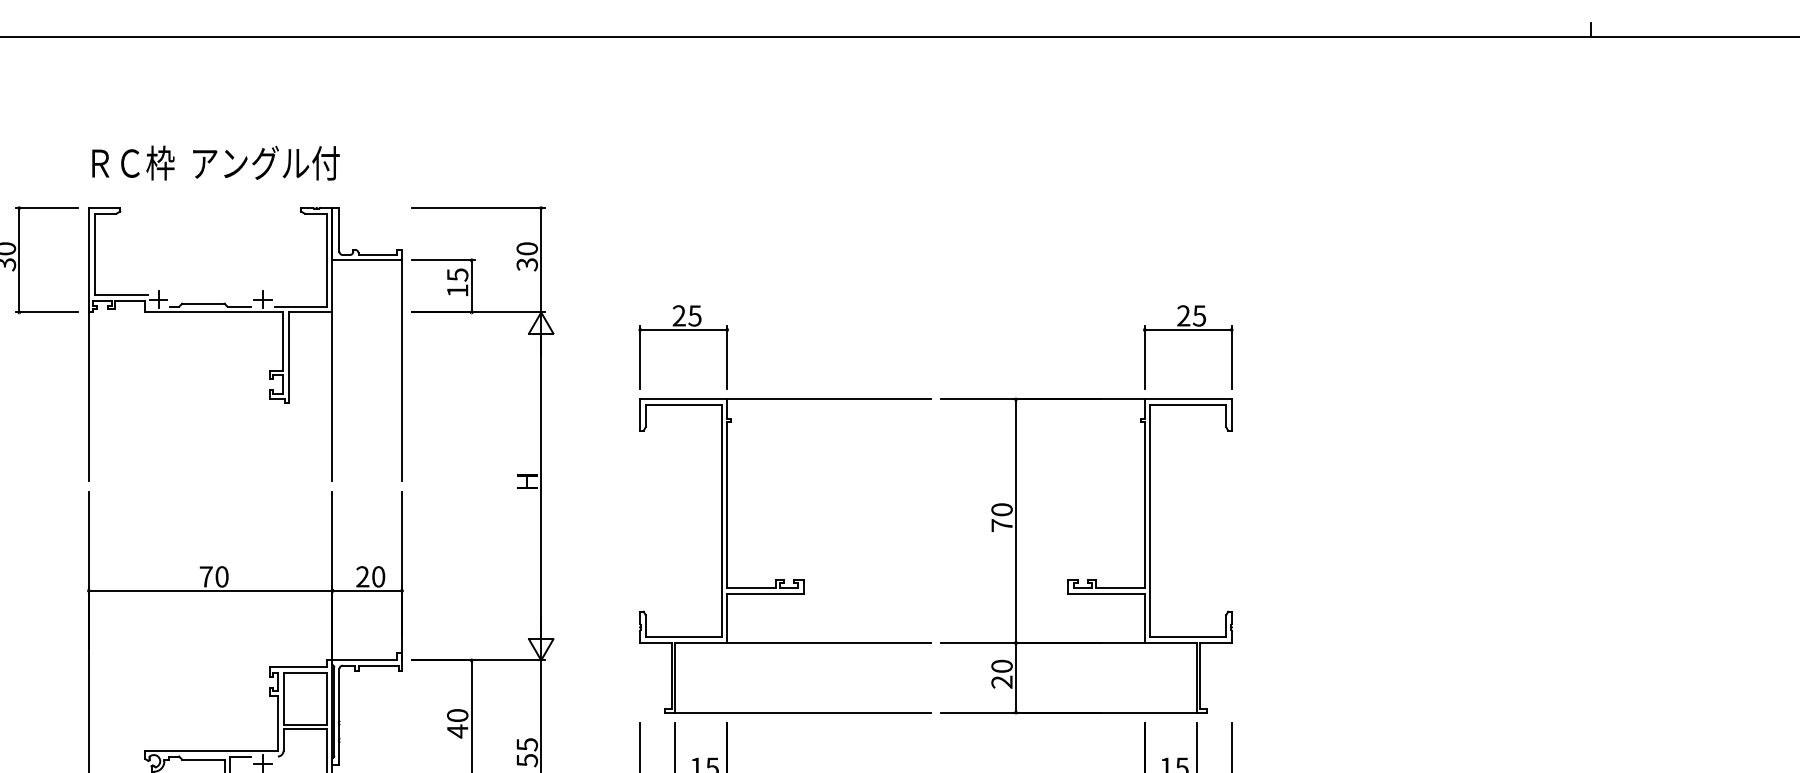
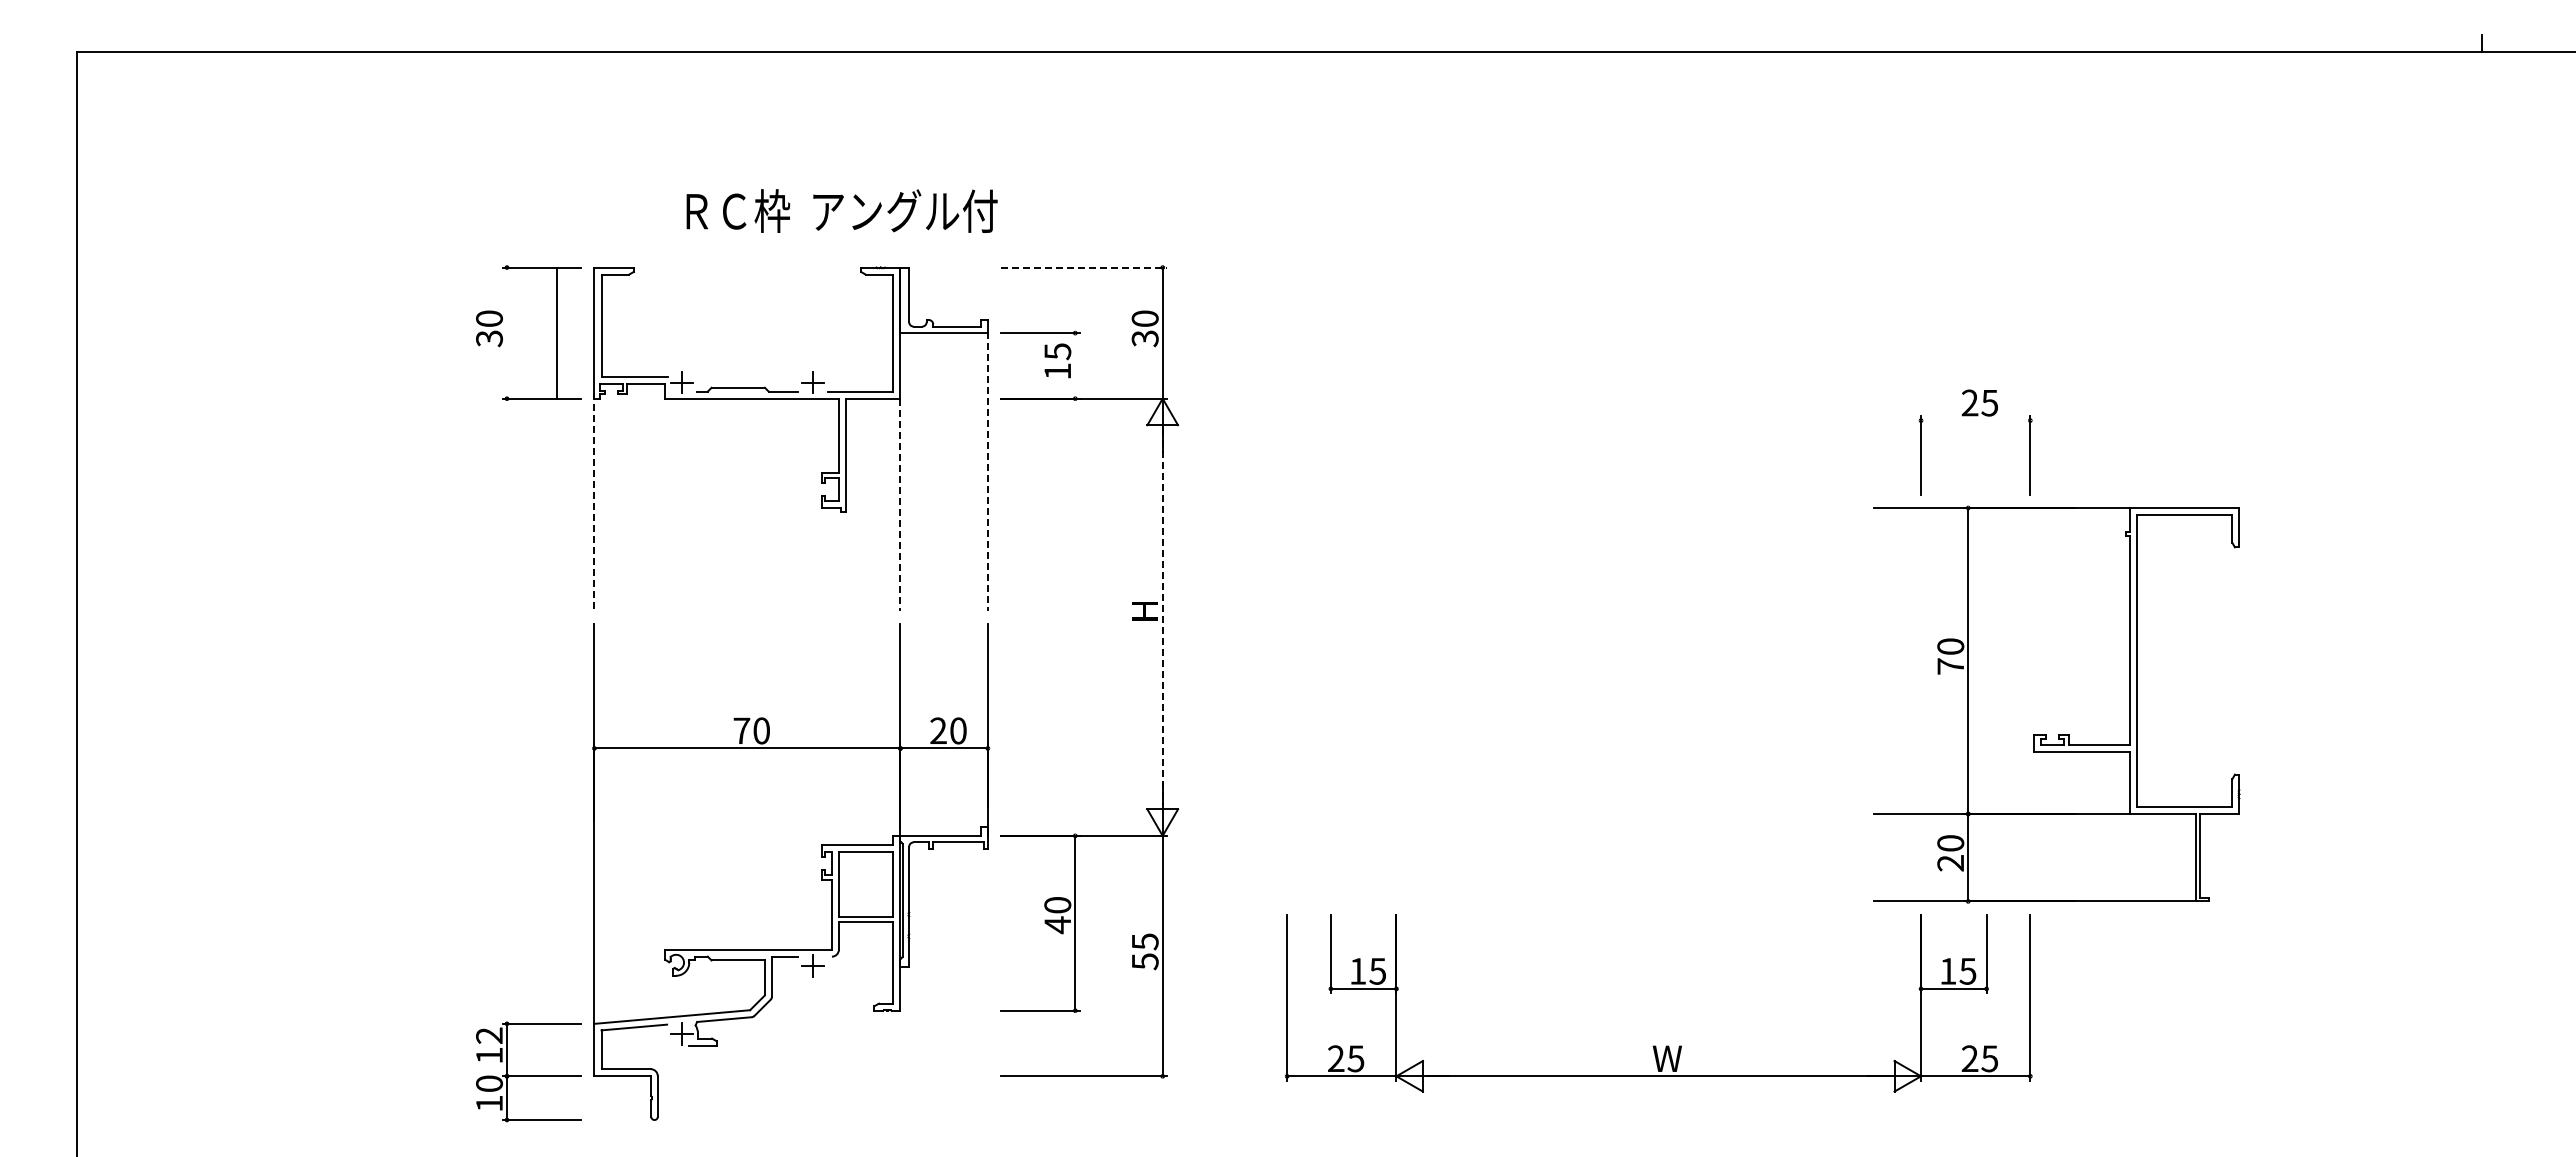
text: (215, 162) -> (841, 210), moved
line: (478, 208) -> (1084, 267), solid -> dashed
line: (19, 259) -> (557, 332), moved
line: (471, 286) -> (1075, 365), removed
line: (1188, 329) -> (1975, 420), removed
part: (683, 330) -> (1341, 421), removed
line: (401, 370) -> (987, 471), solid -> dashed
line: (88, 394) -> (594, 501), solid -> dashed
line: (332, 397) -> (900, 505), solid -> dashed
line: (541, 486) -> (1162, 617), solid -> dashed
part: (1086, 555) -> (2056, 704), moved
part: (783, 579) -> (1467, 734), removed

